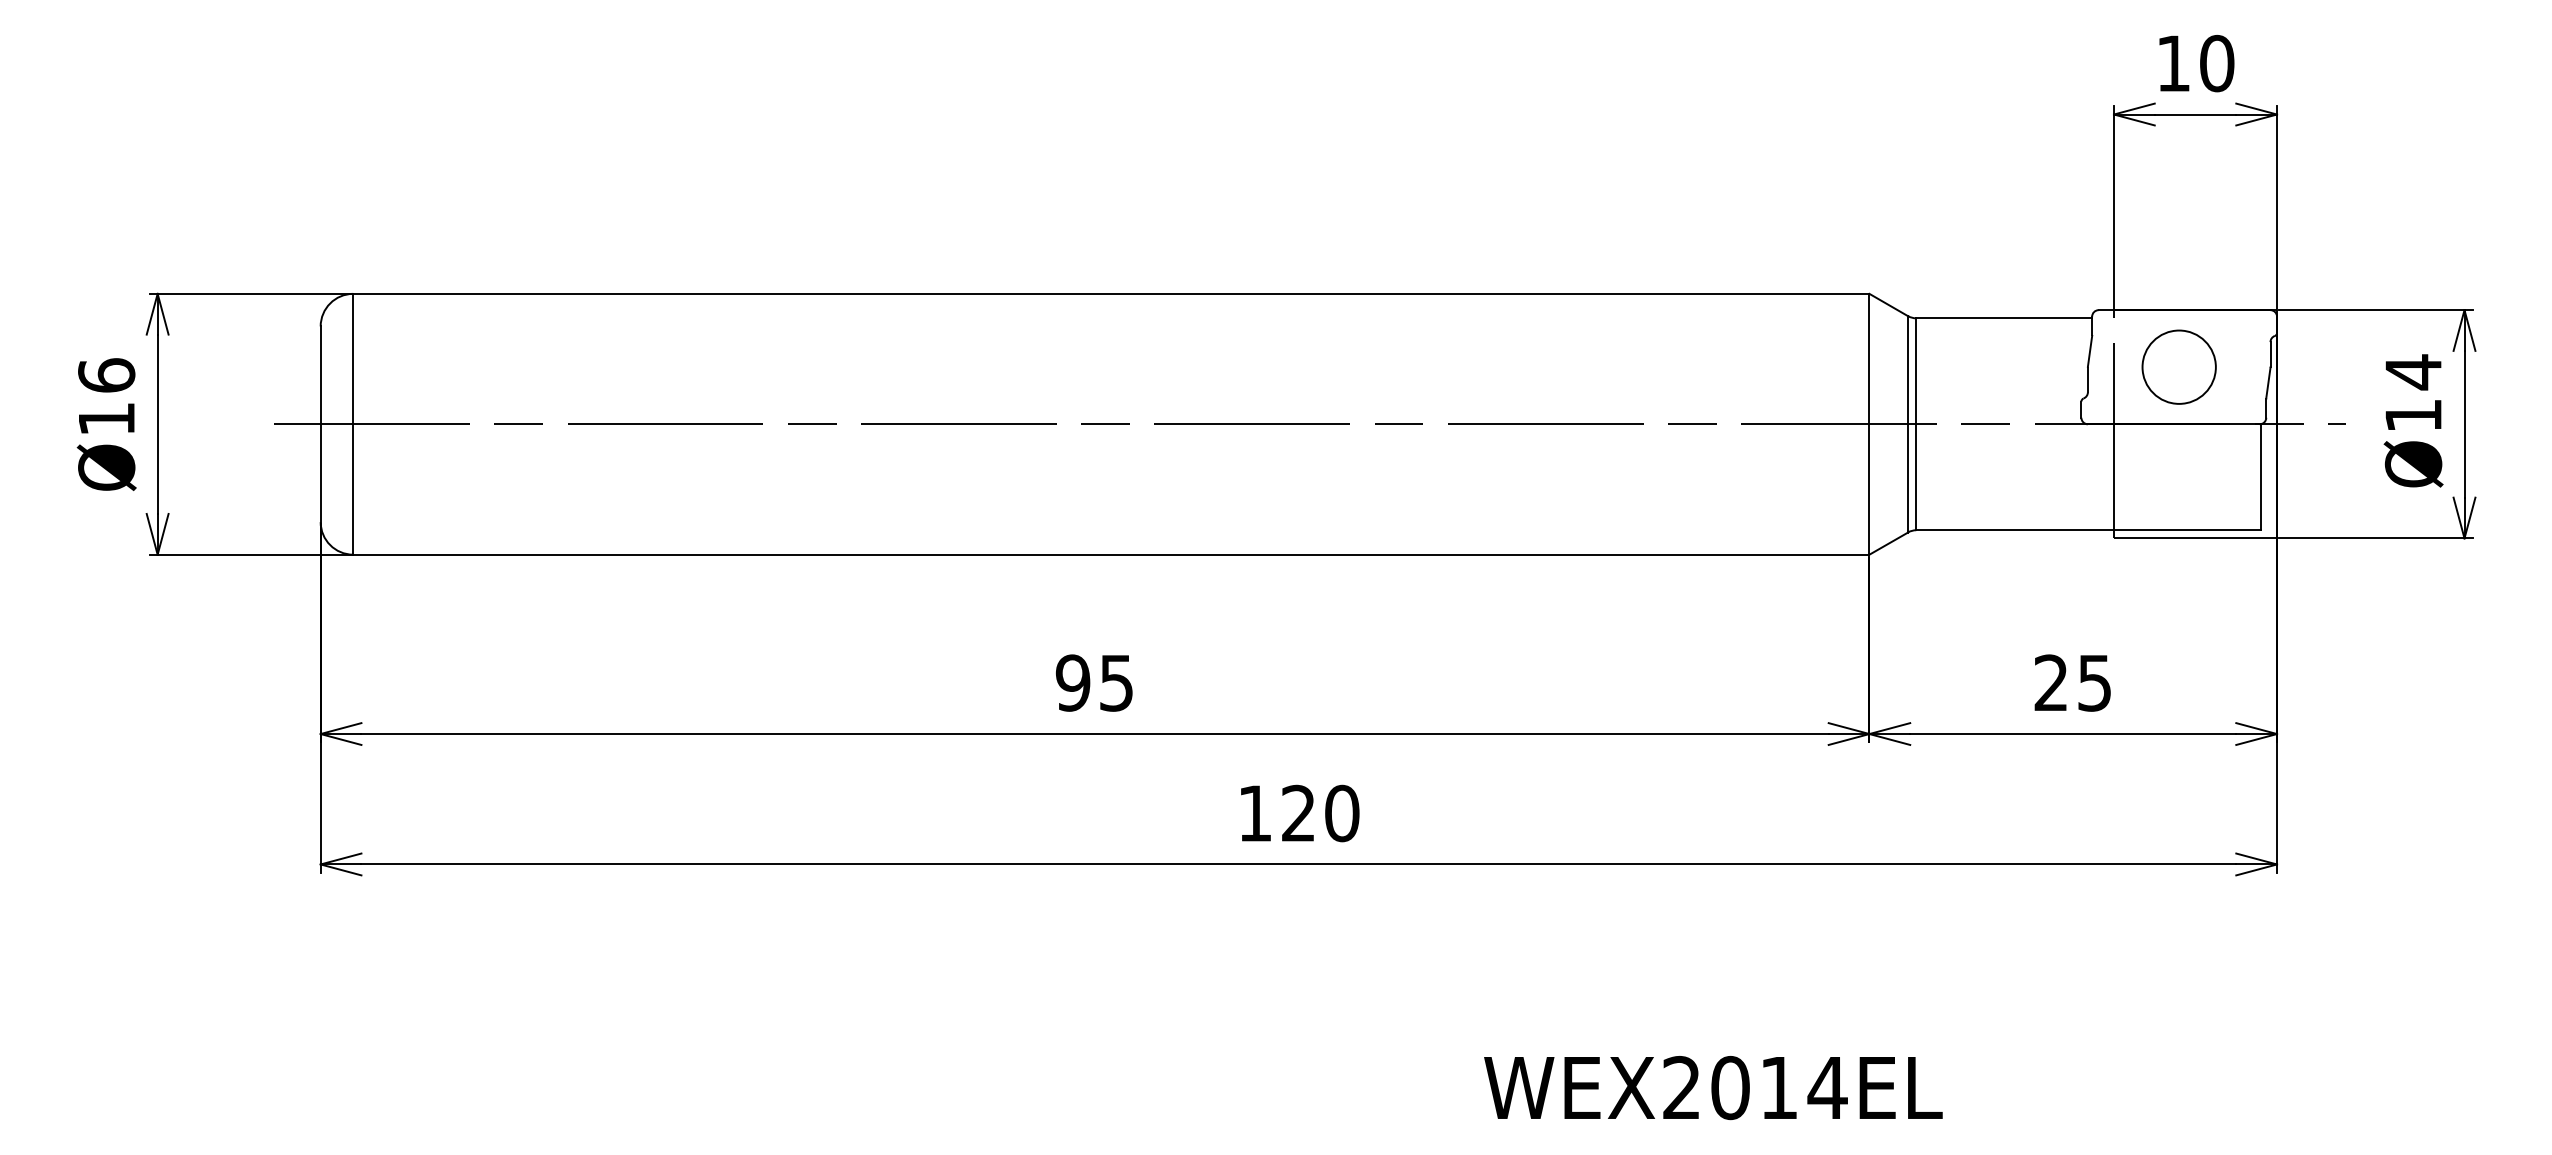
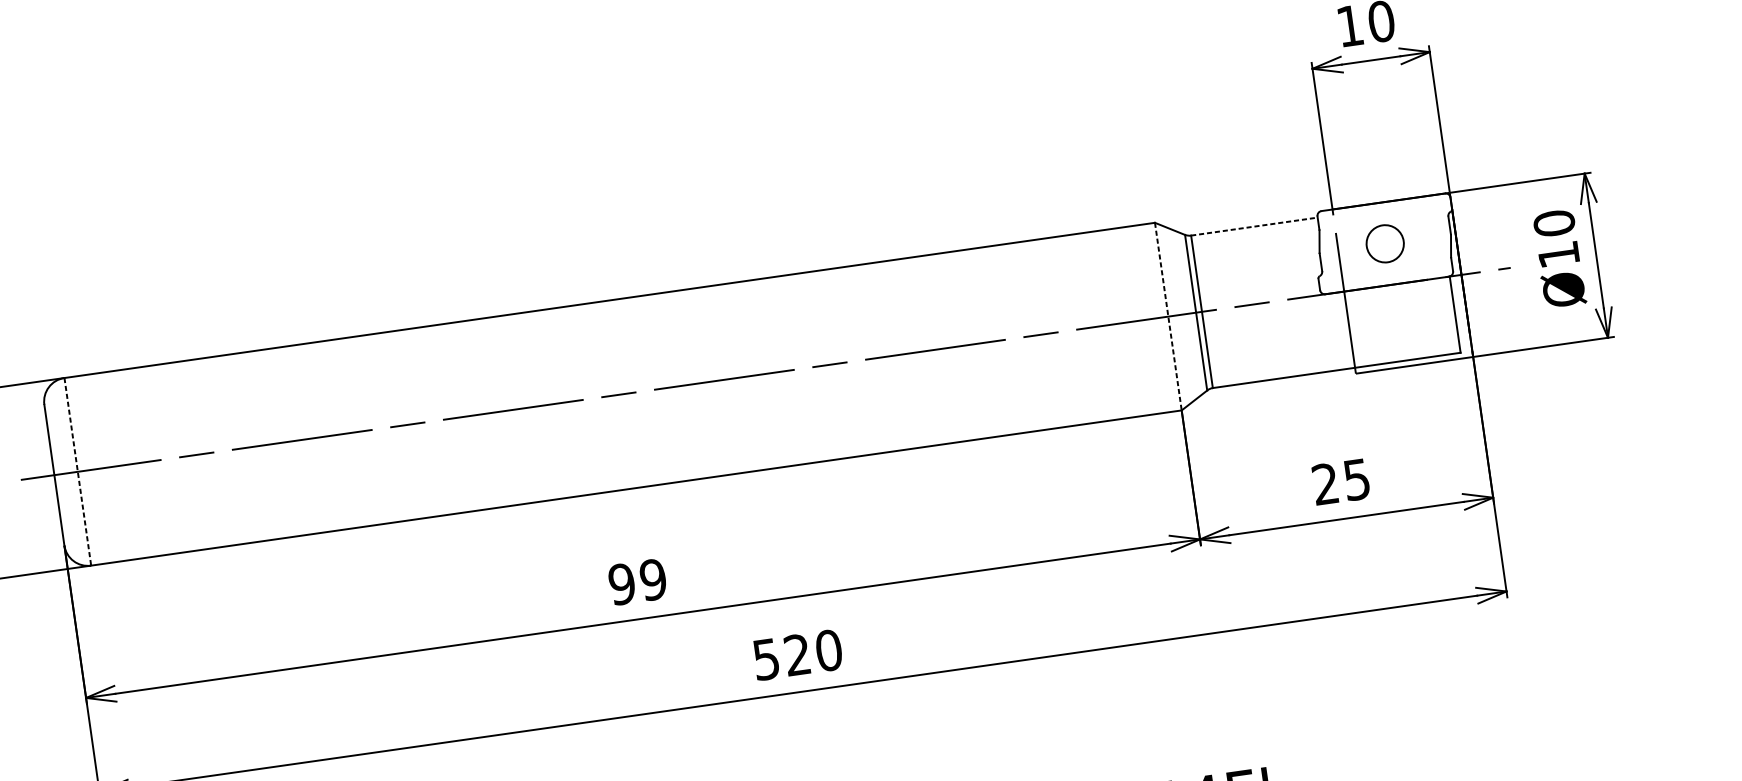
line: (2004, 318) -> (1254, 226), solid -> dashed
circle: (2178, 366) -> (1384, 243), size x0.7
text: (2413, 372) -> (1554, 223), Ø14 -> Ø10
line: (353, 424) -> (78, 471), solid -> dashed
line: (1869, 424) -> (1168, 316), solid -> dashed
text: (1116, 682) -> (653, 579), 95 -> 99
text: (1254, 813) -> (765, 659), 120 -> 520

